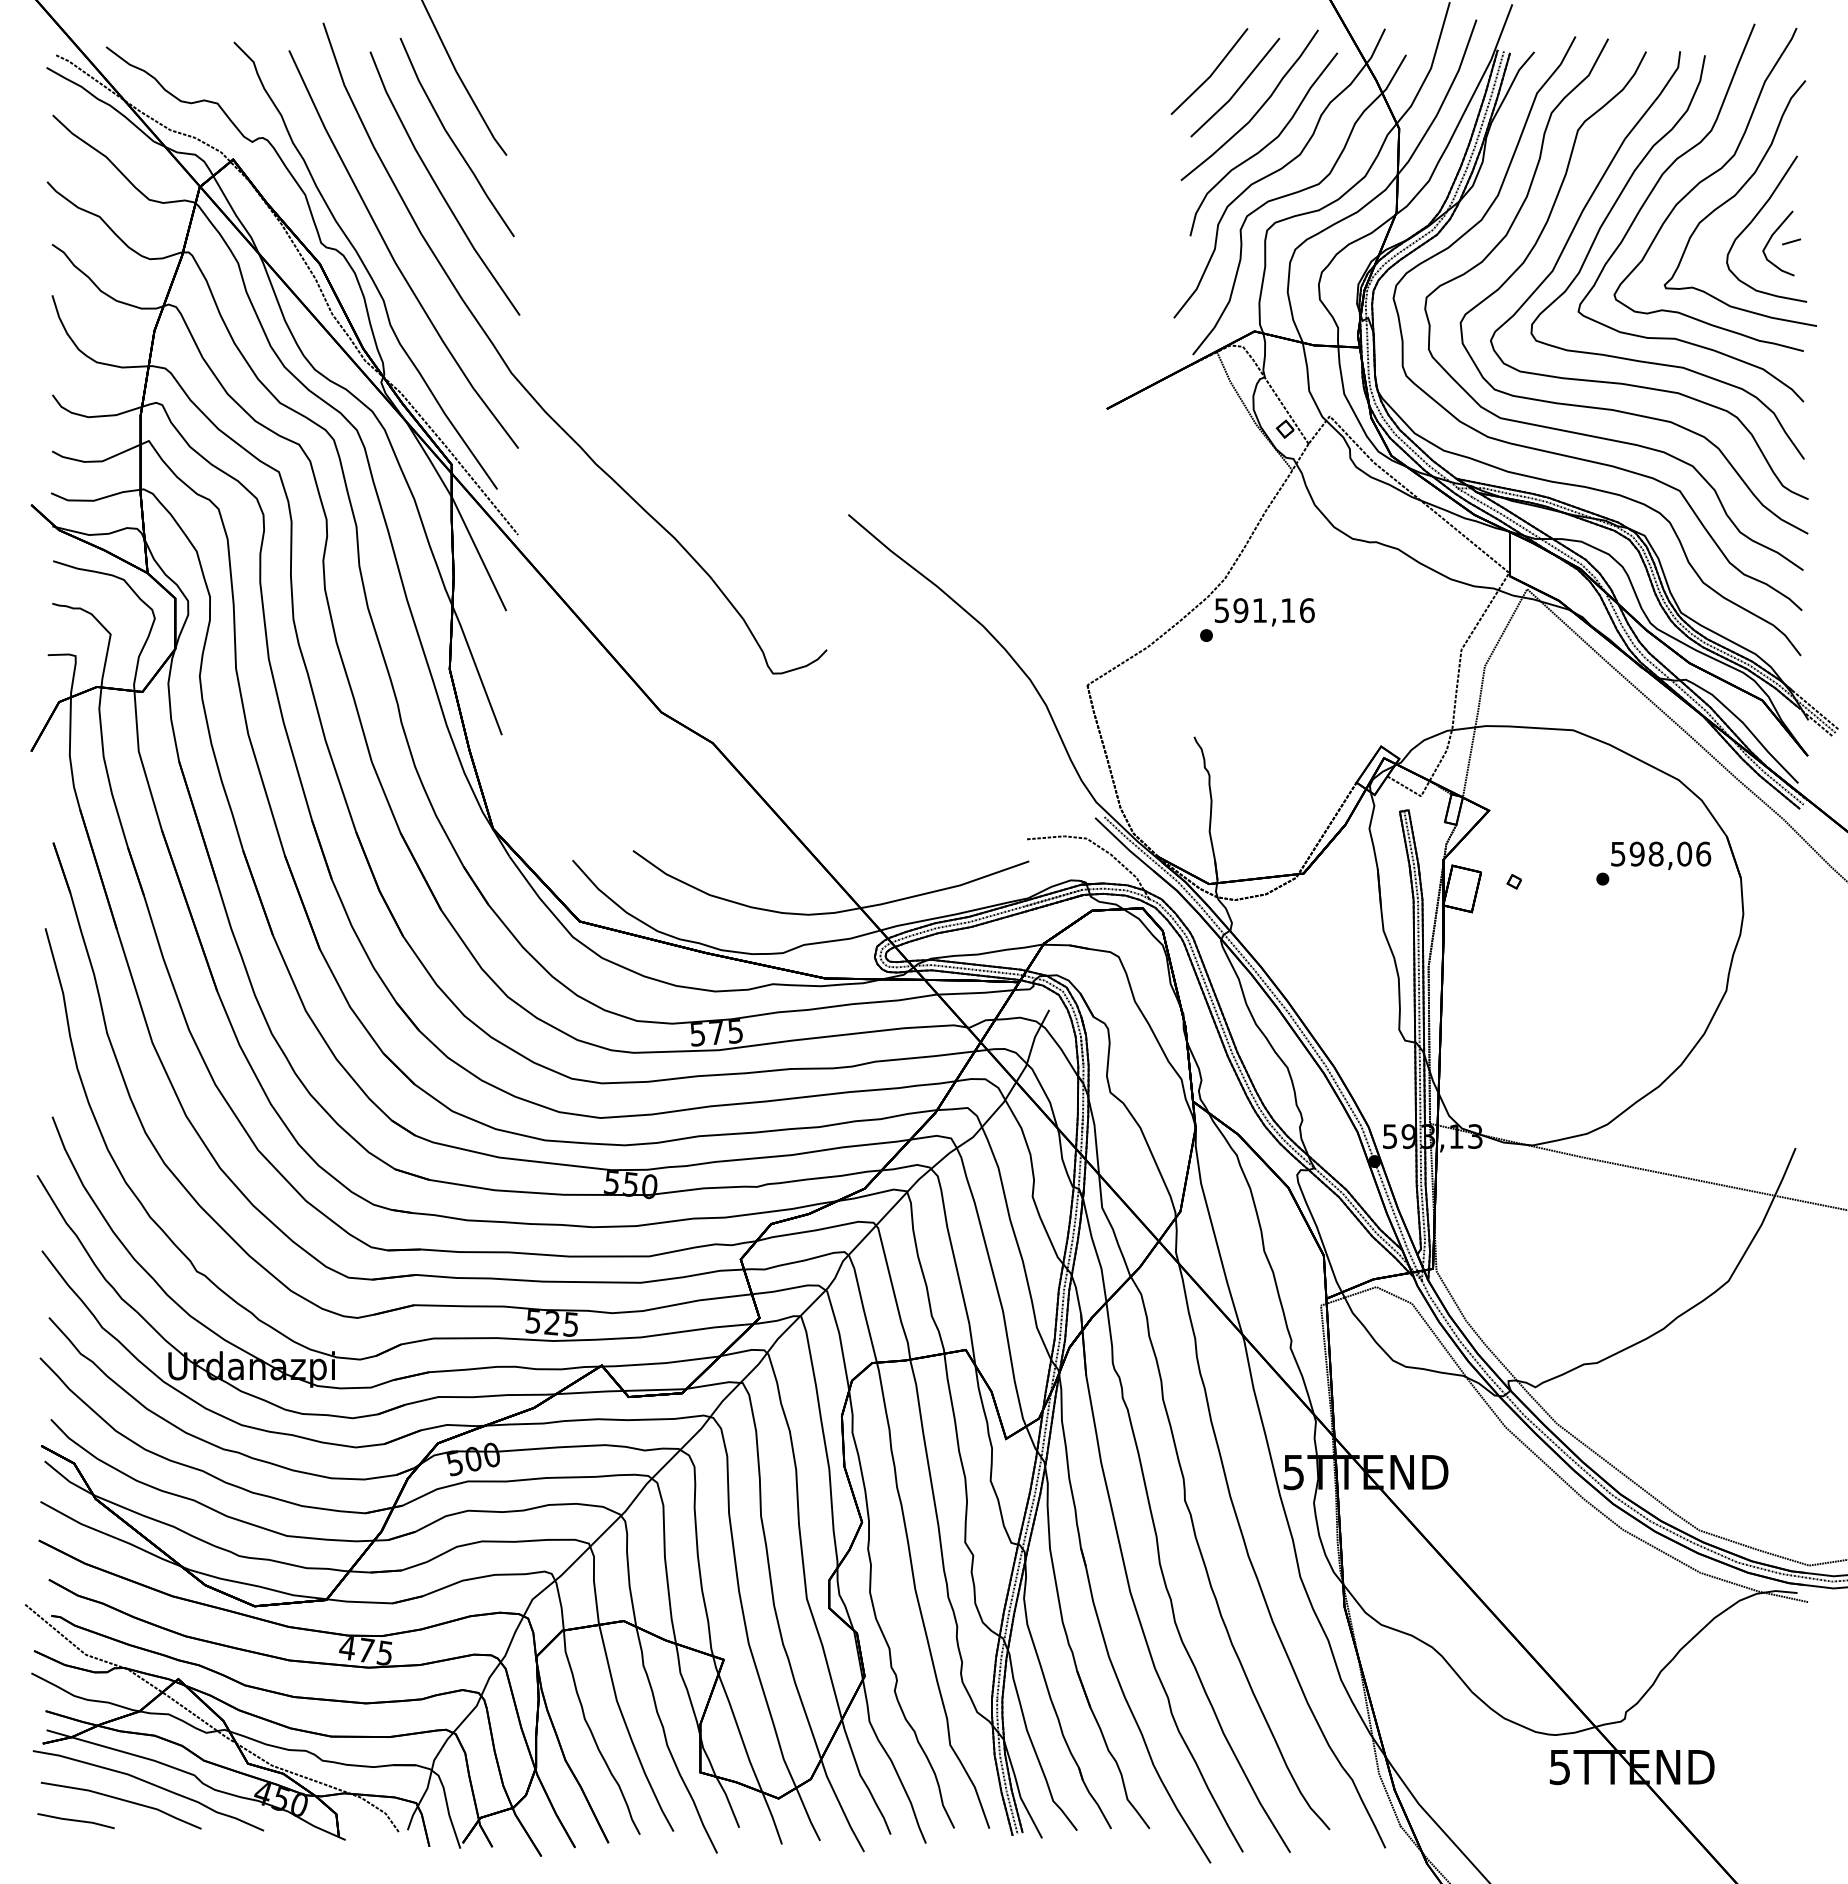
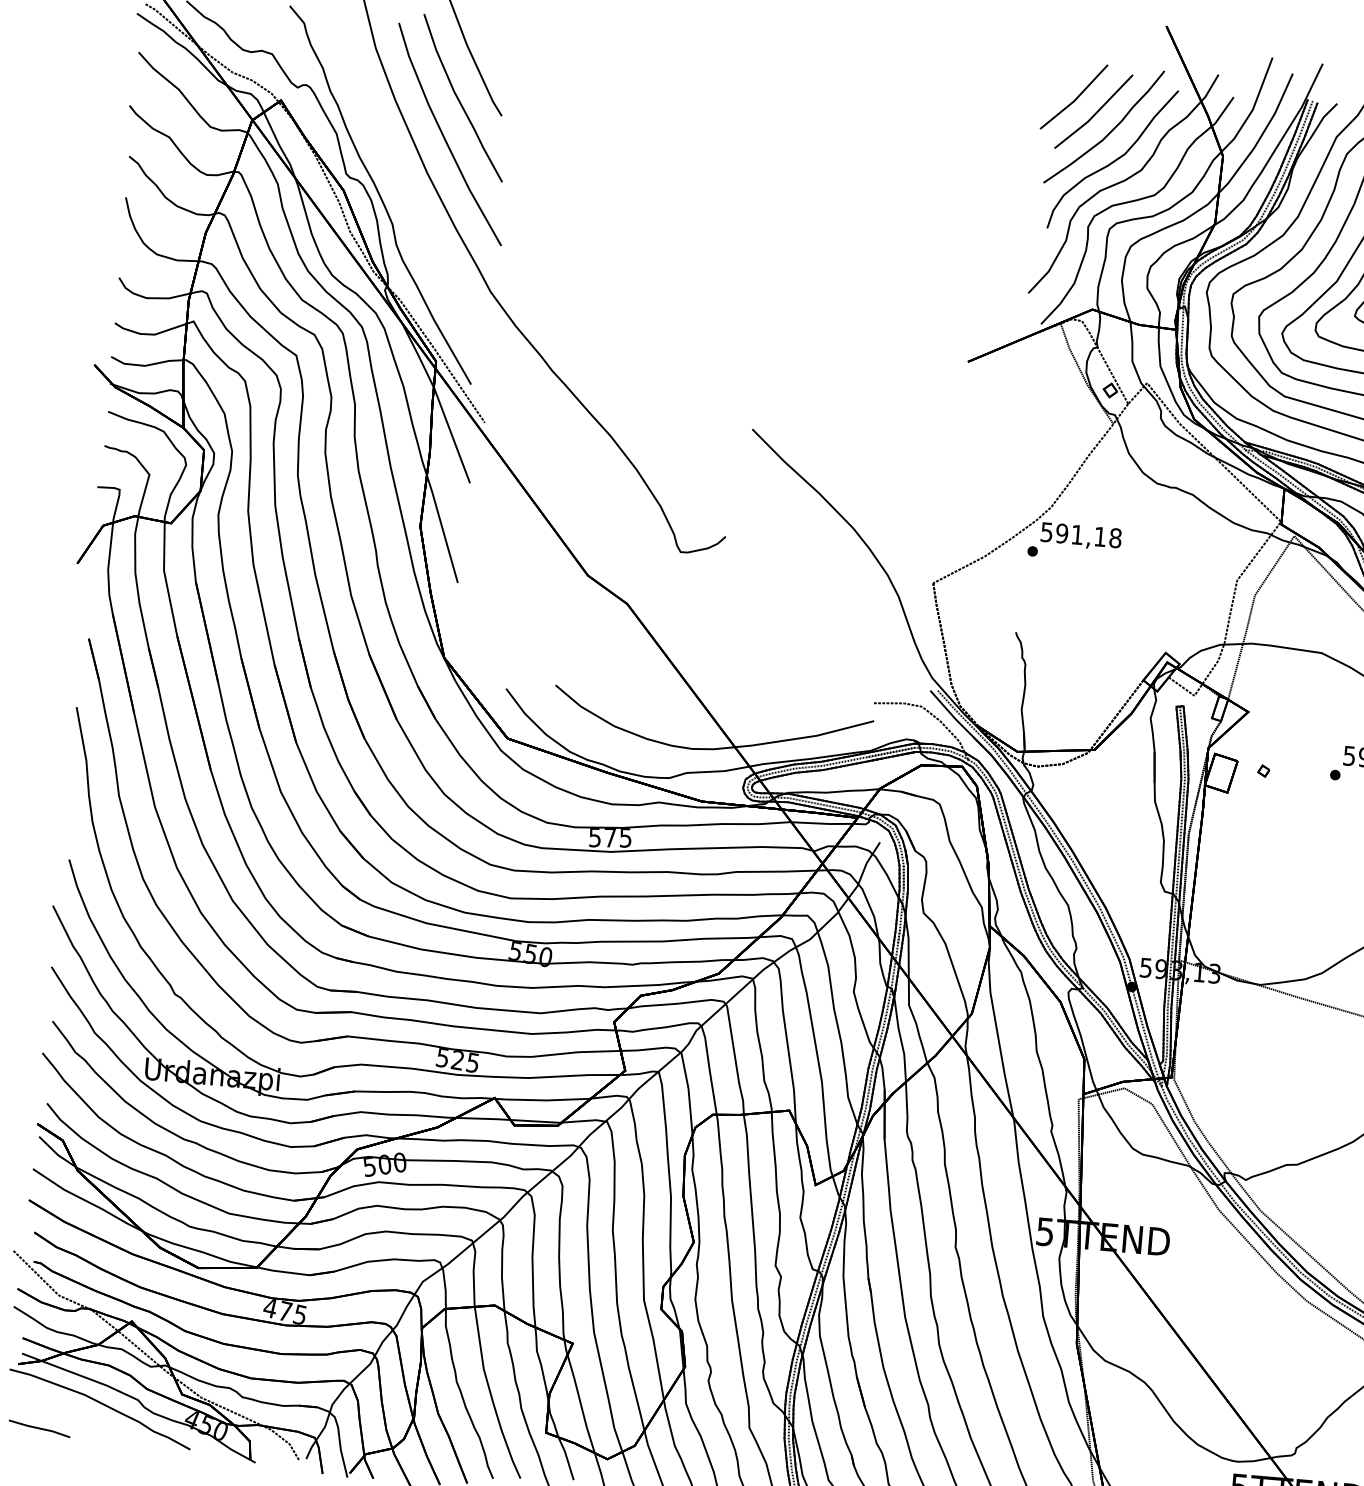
curve: (392, 254) -> (402, 187), removed
text: (1306, 610) -> (1115, 538), 591,16 -> 591,18
line: (120, 1800) -> (76, 1415), removed

